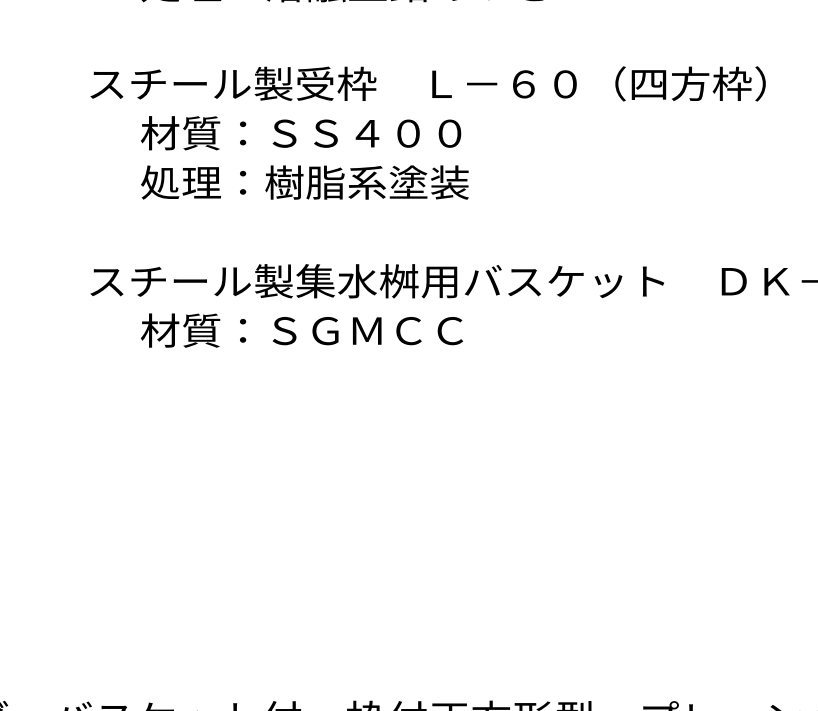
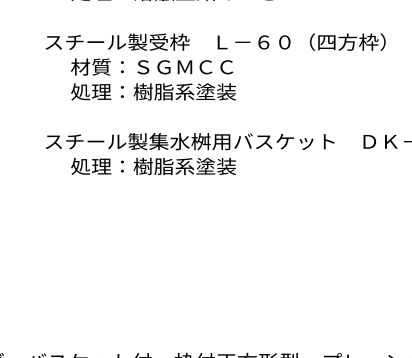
text: (388, 134) -> (195, 67), 材質：ＳＳ４００ -> 材質：ＳＧＭＣＣ
text: (304, 330) -> (153, 166), 材質：ＳＧＭＣＣ -> 処理：樹脂系塗装

